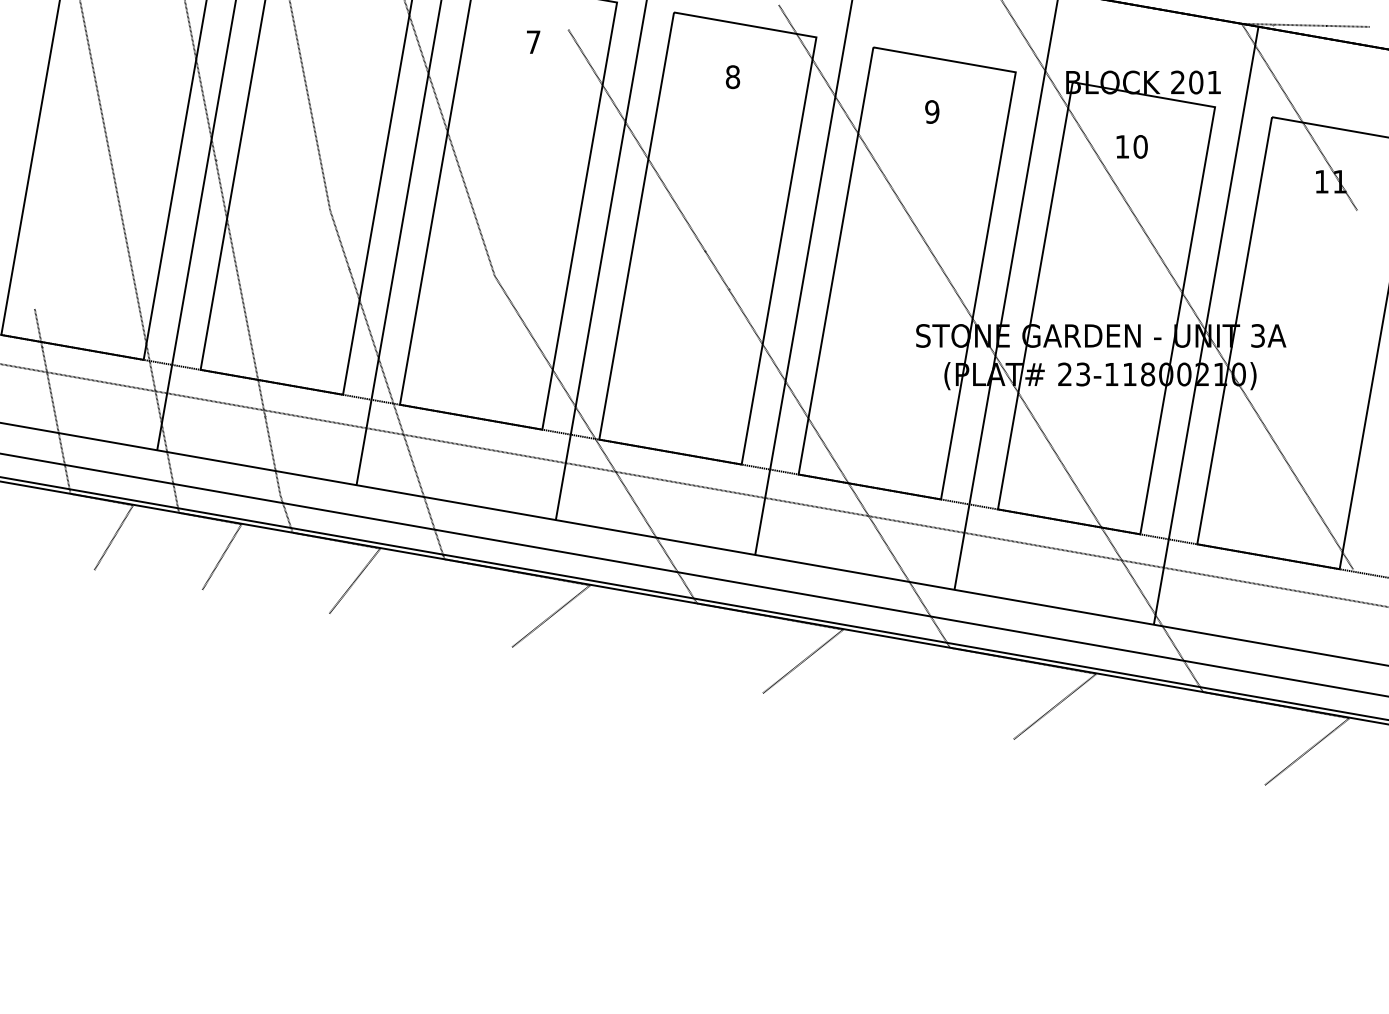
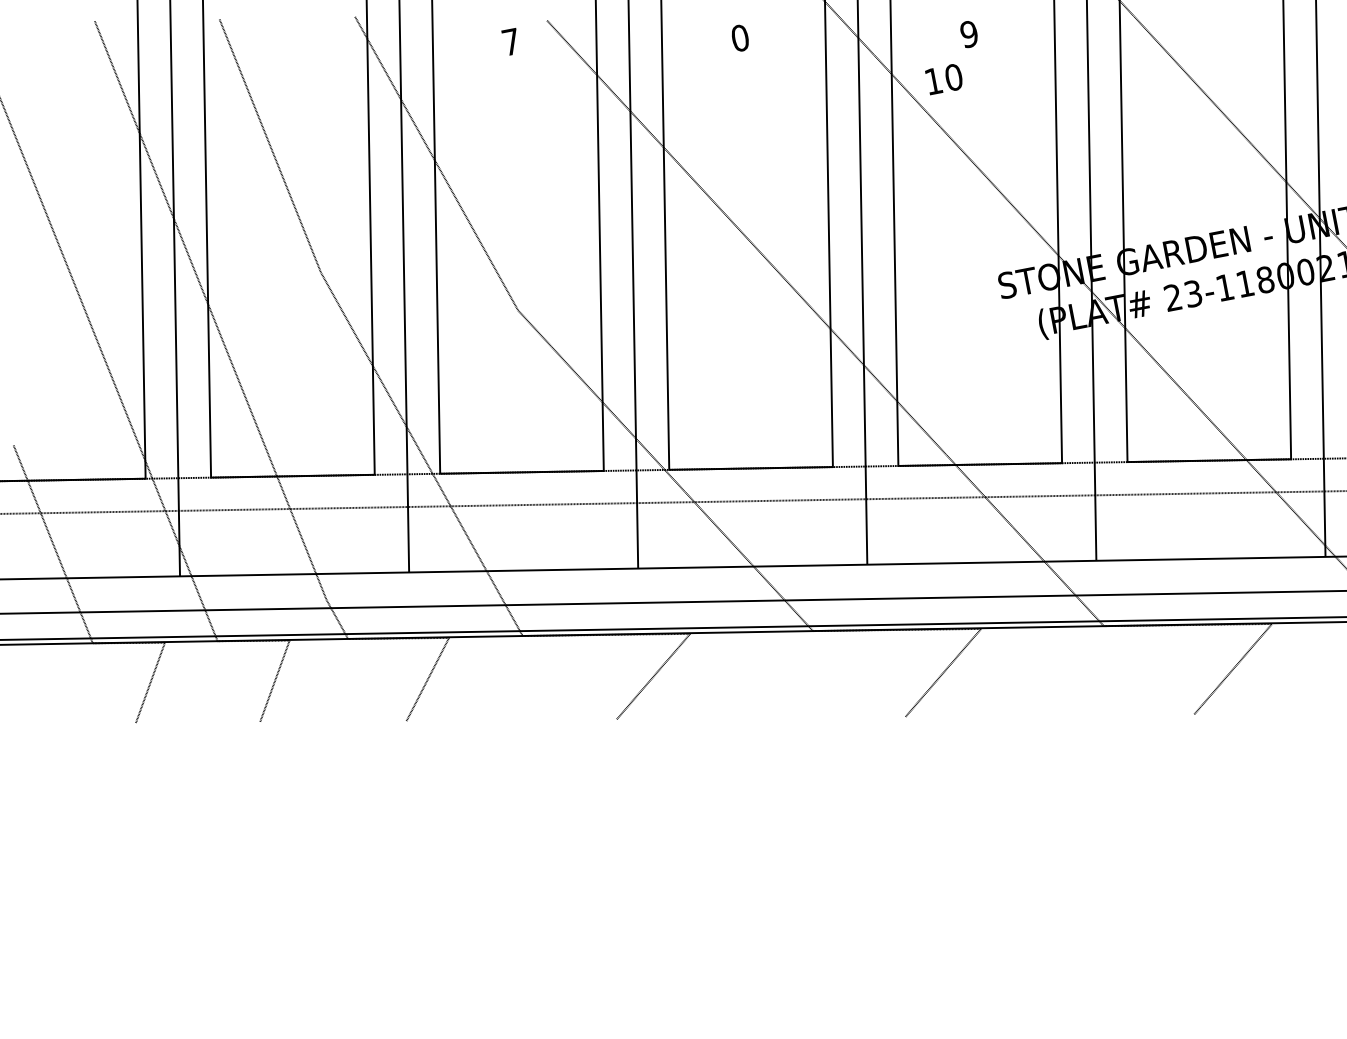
text: (732, 76) -> (739, 37), 8 -> 0
text: (1131, 146) -> (943, 79), moved

